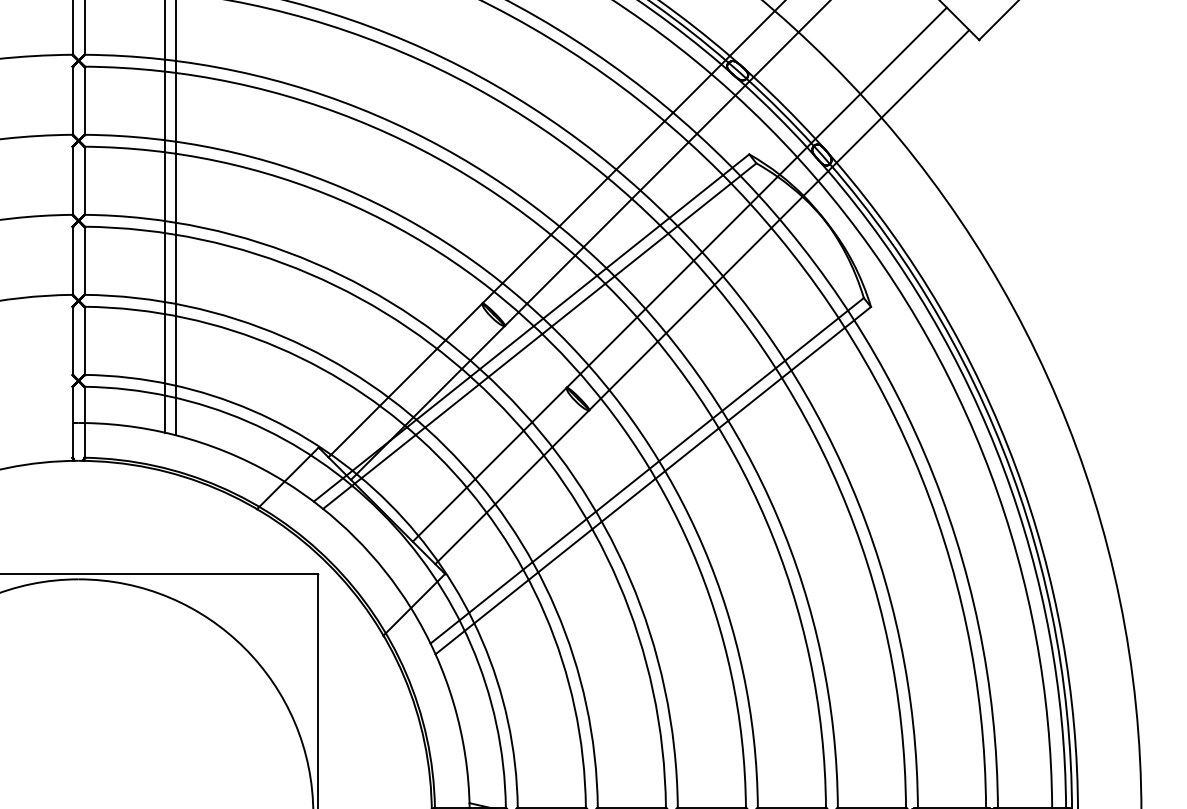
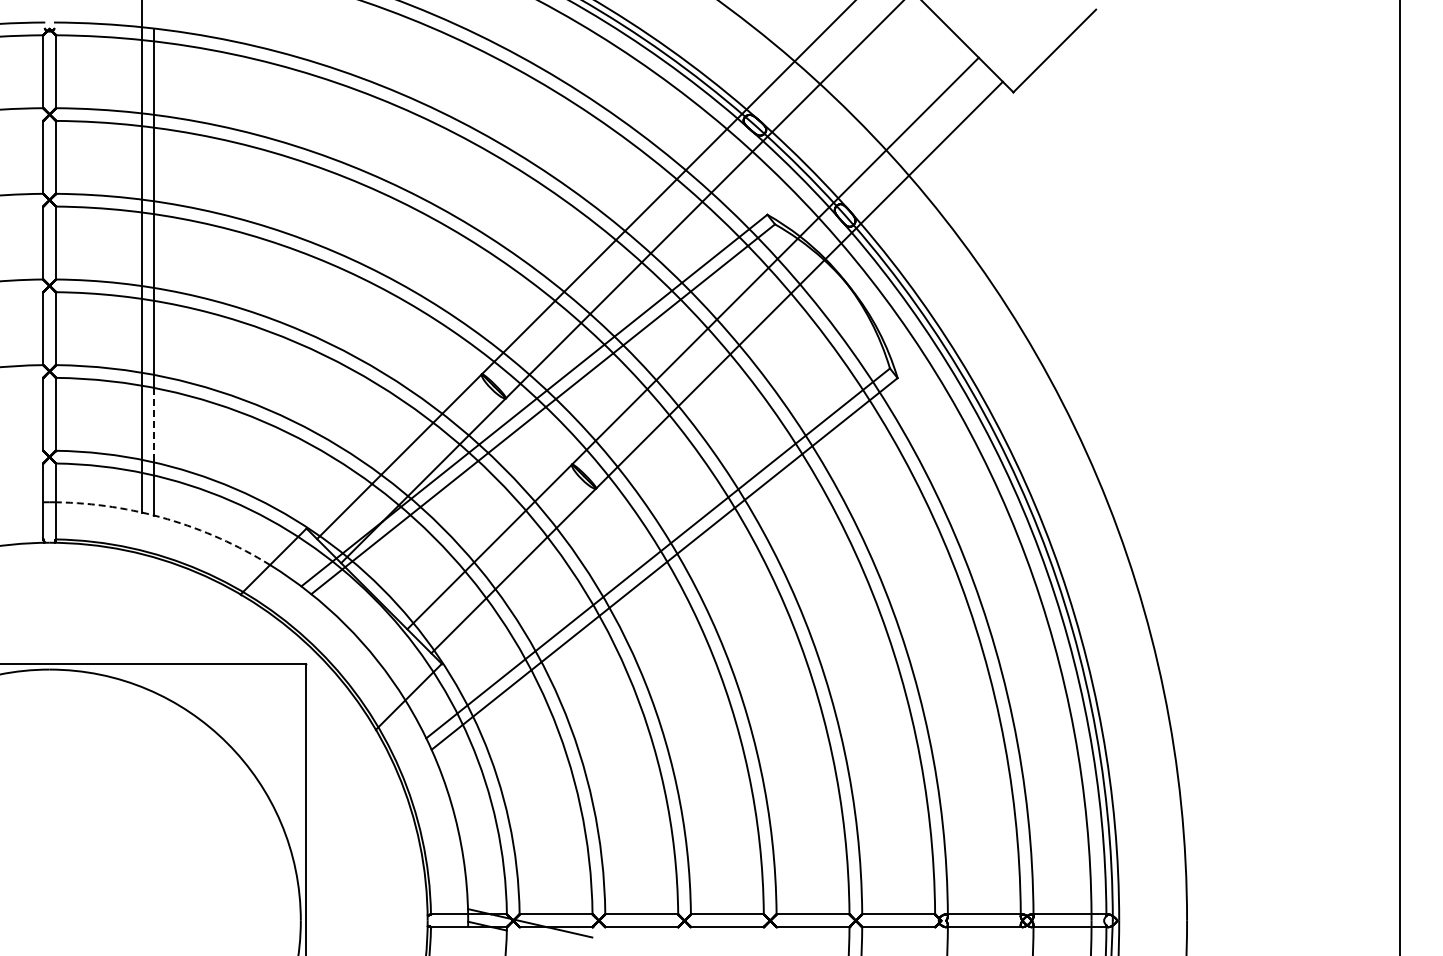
line: (176, 351) -> (154, 425), solid -> dashed
arc: (188, 439) -> (167, 519), solid -> dashed

